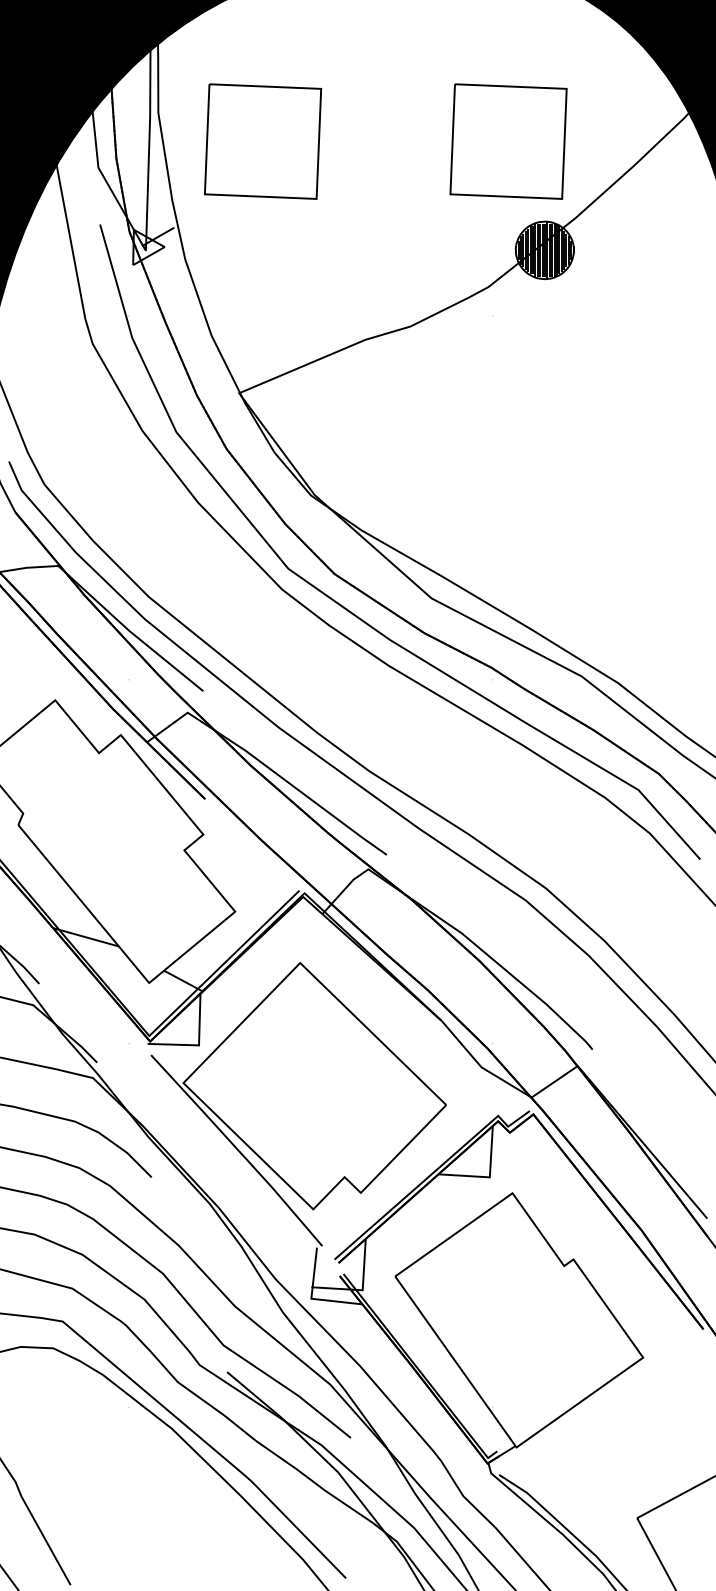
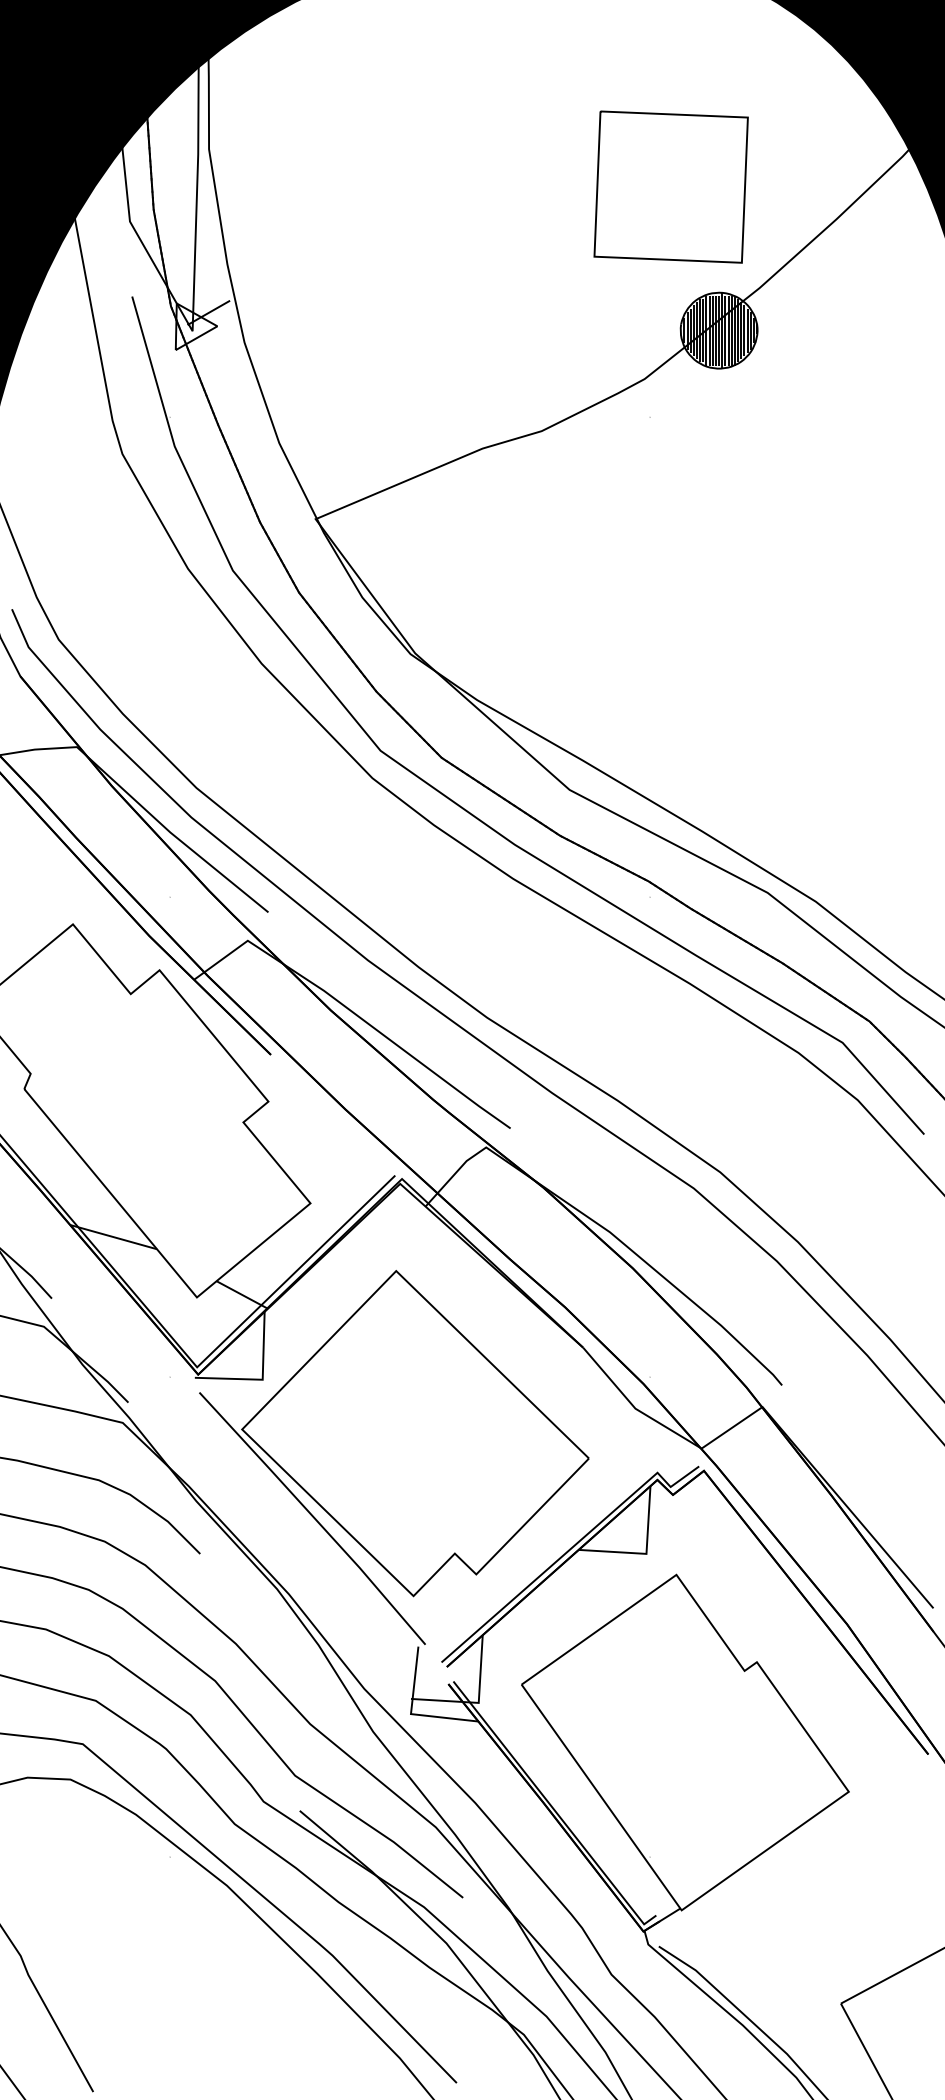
part: (262, 141) -> (346, 186), removed

